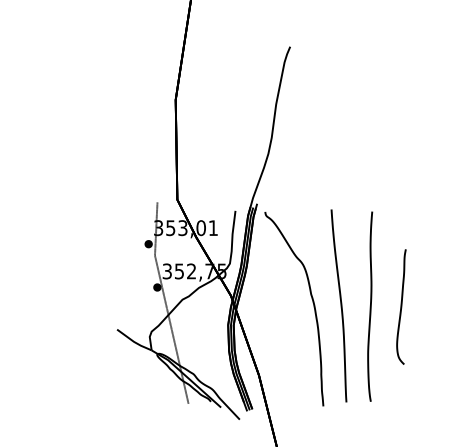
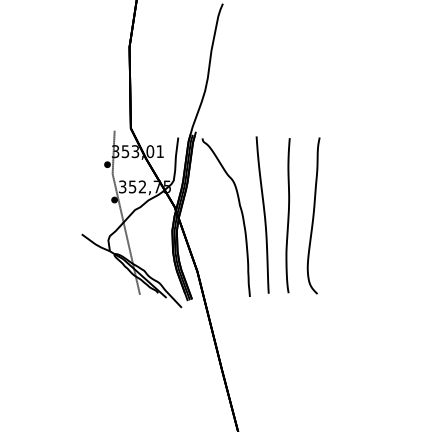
part: (401, 306) -> (313, 215), size x1.67

